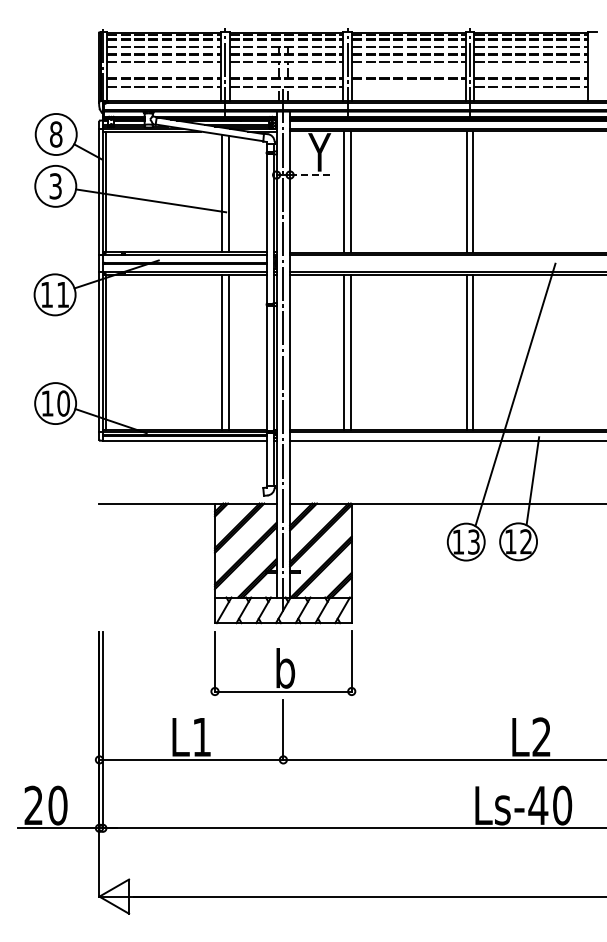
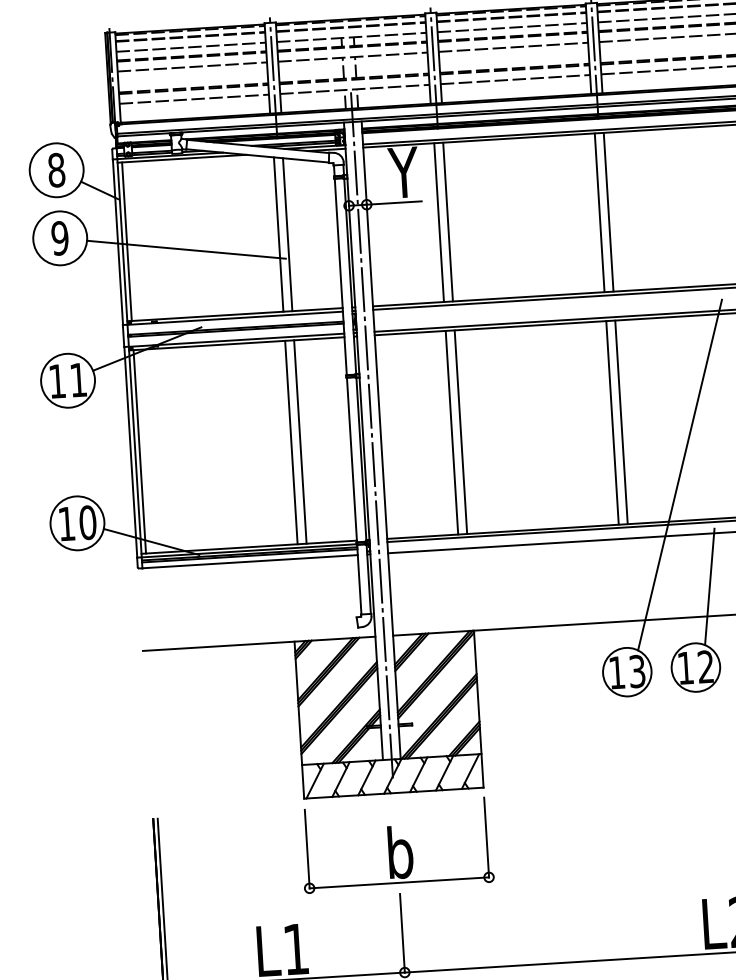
line: (408, 86) -> (514, 79), added
line: (311, 175) -> (394, 203), dashed -> solid
text: (55, 186) -> (59, 238), 3 -> 9

